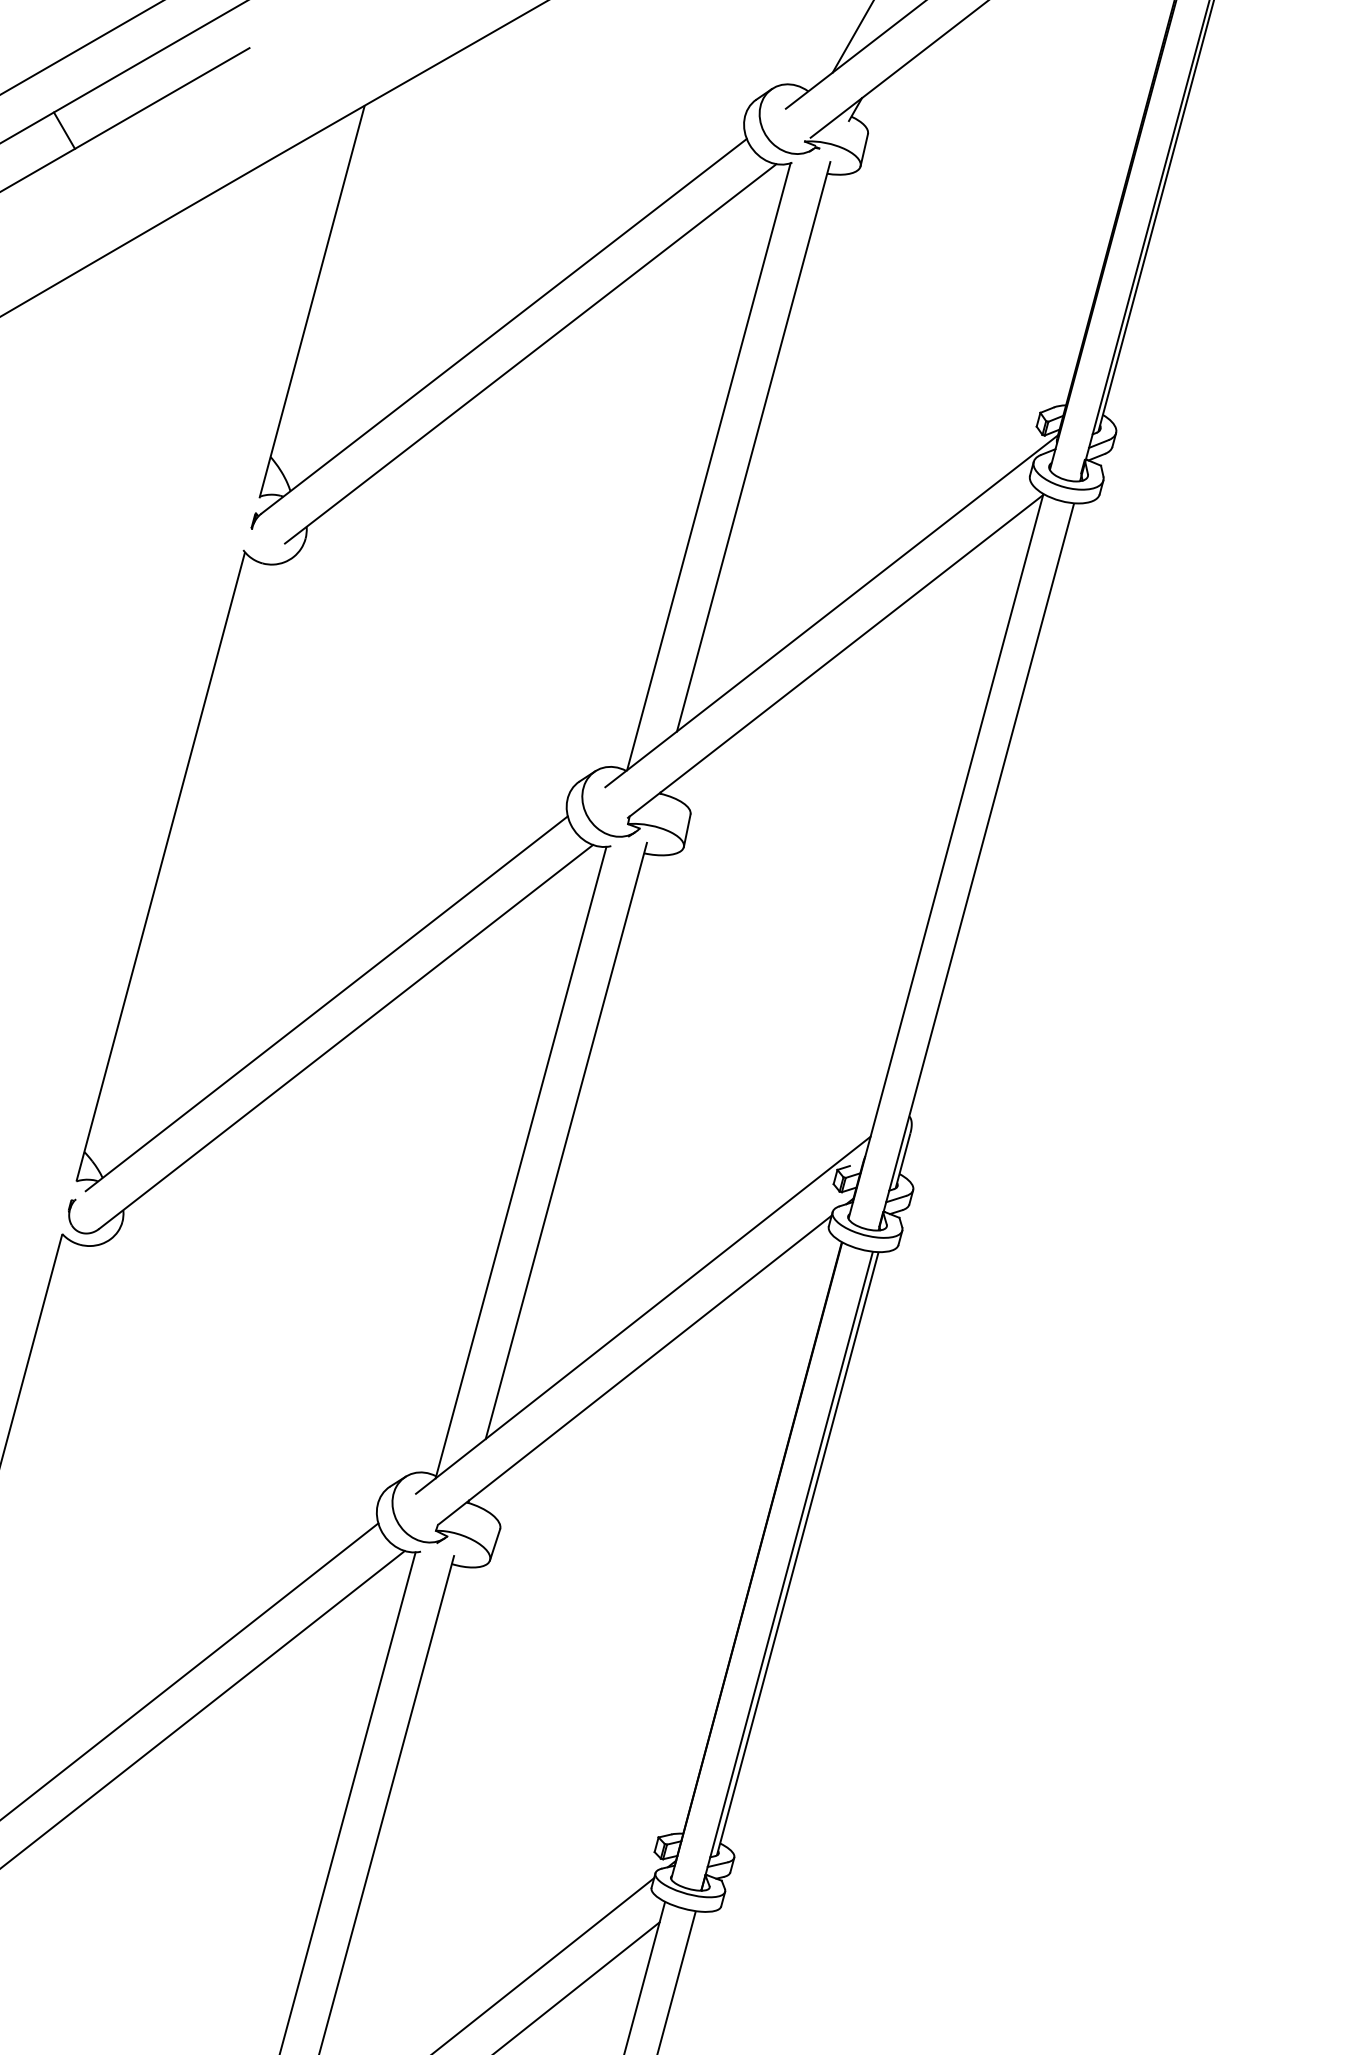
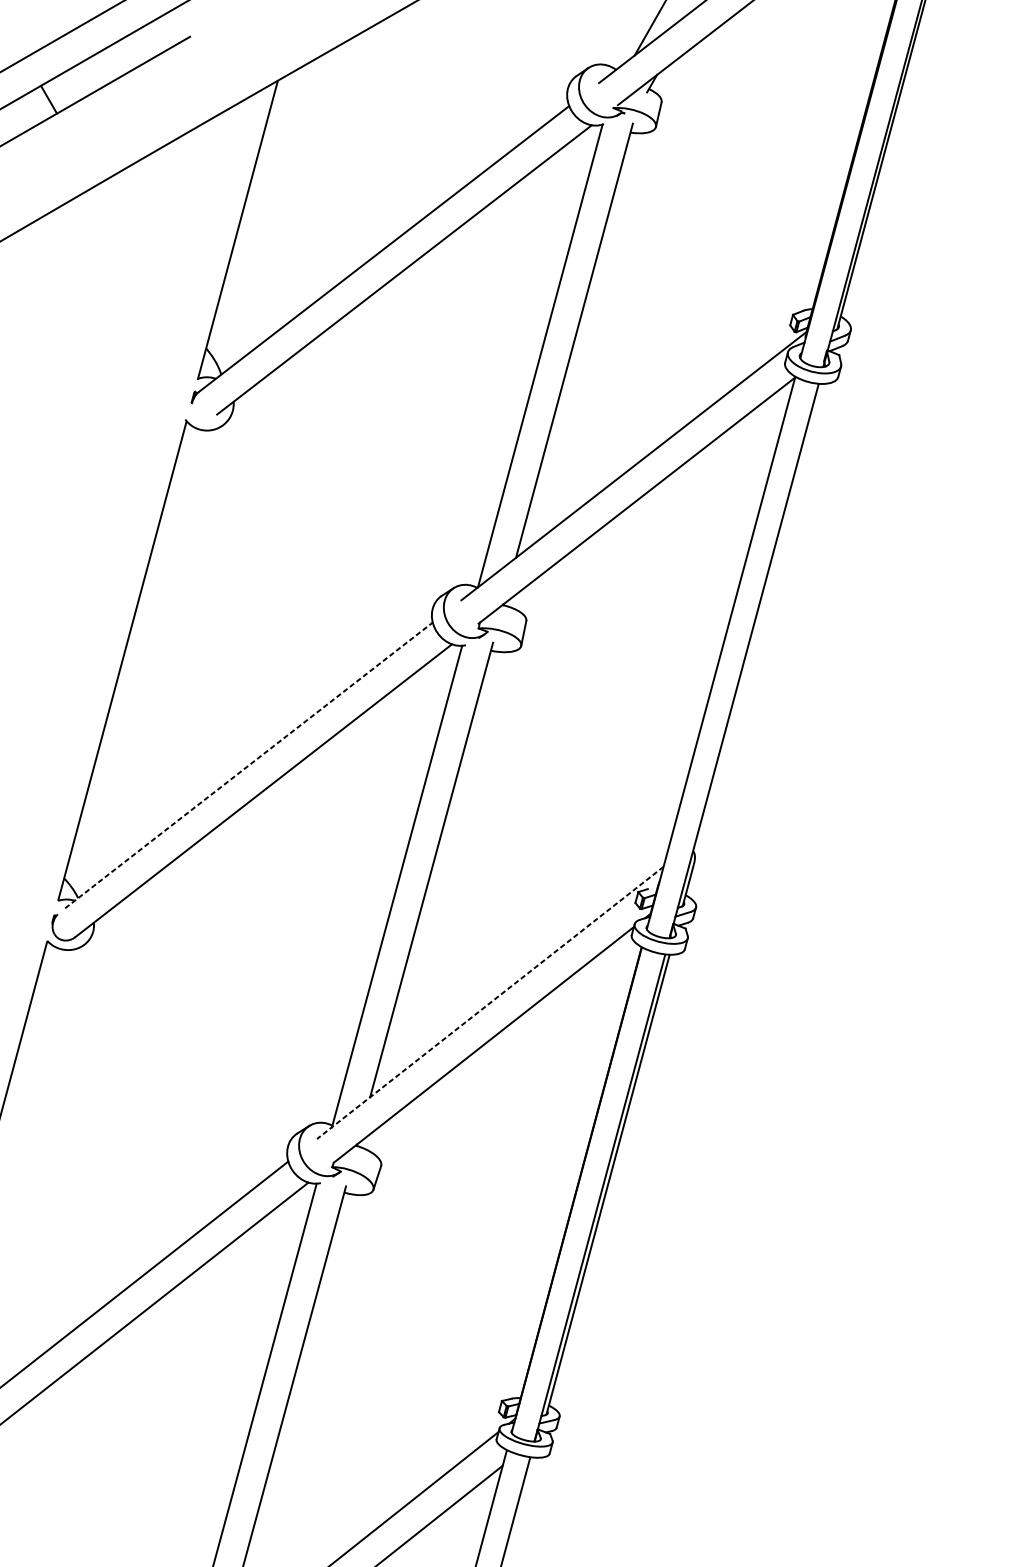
line: (327, 1003) -> (249, 765), solid -> dashed
line: (642, 1315) -> (489, 1003), solid -> dashed

